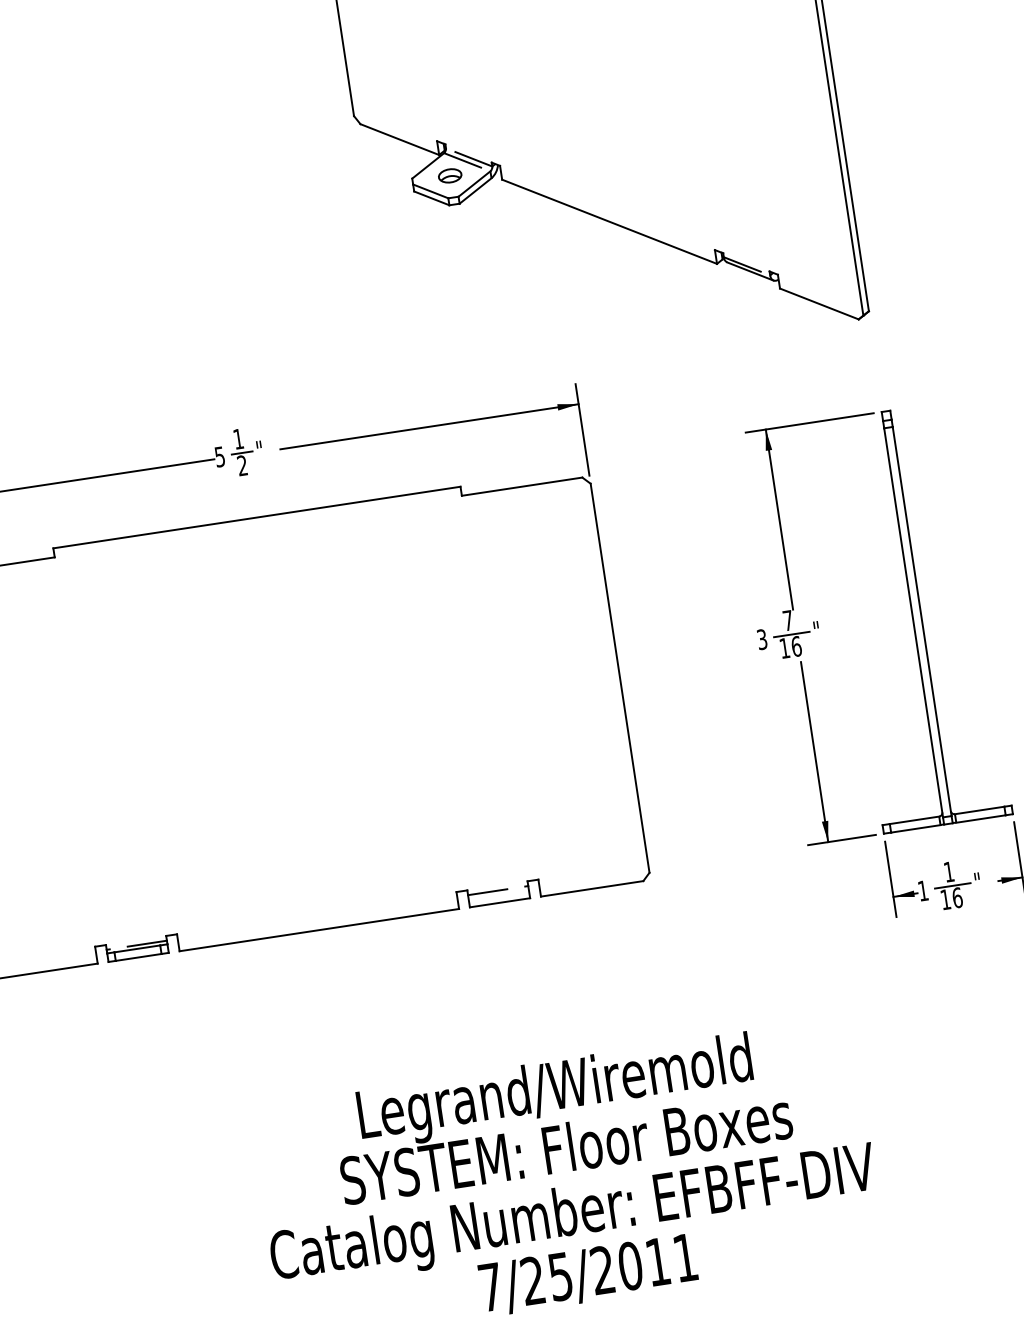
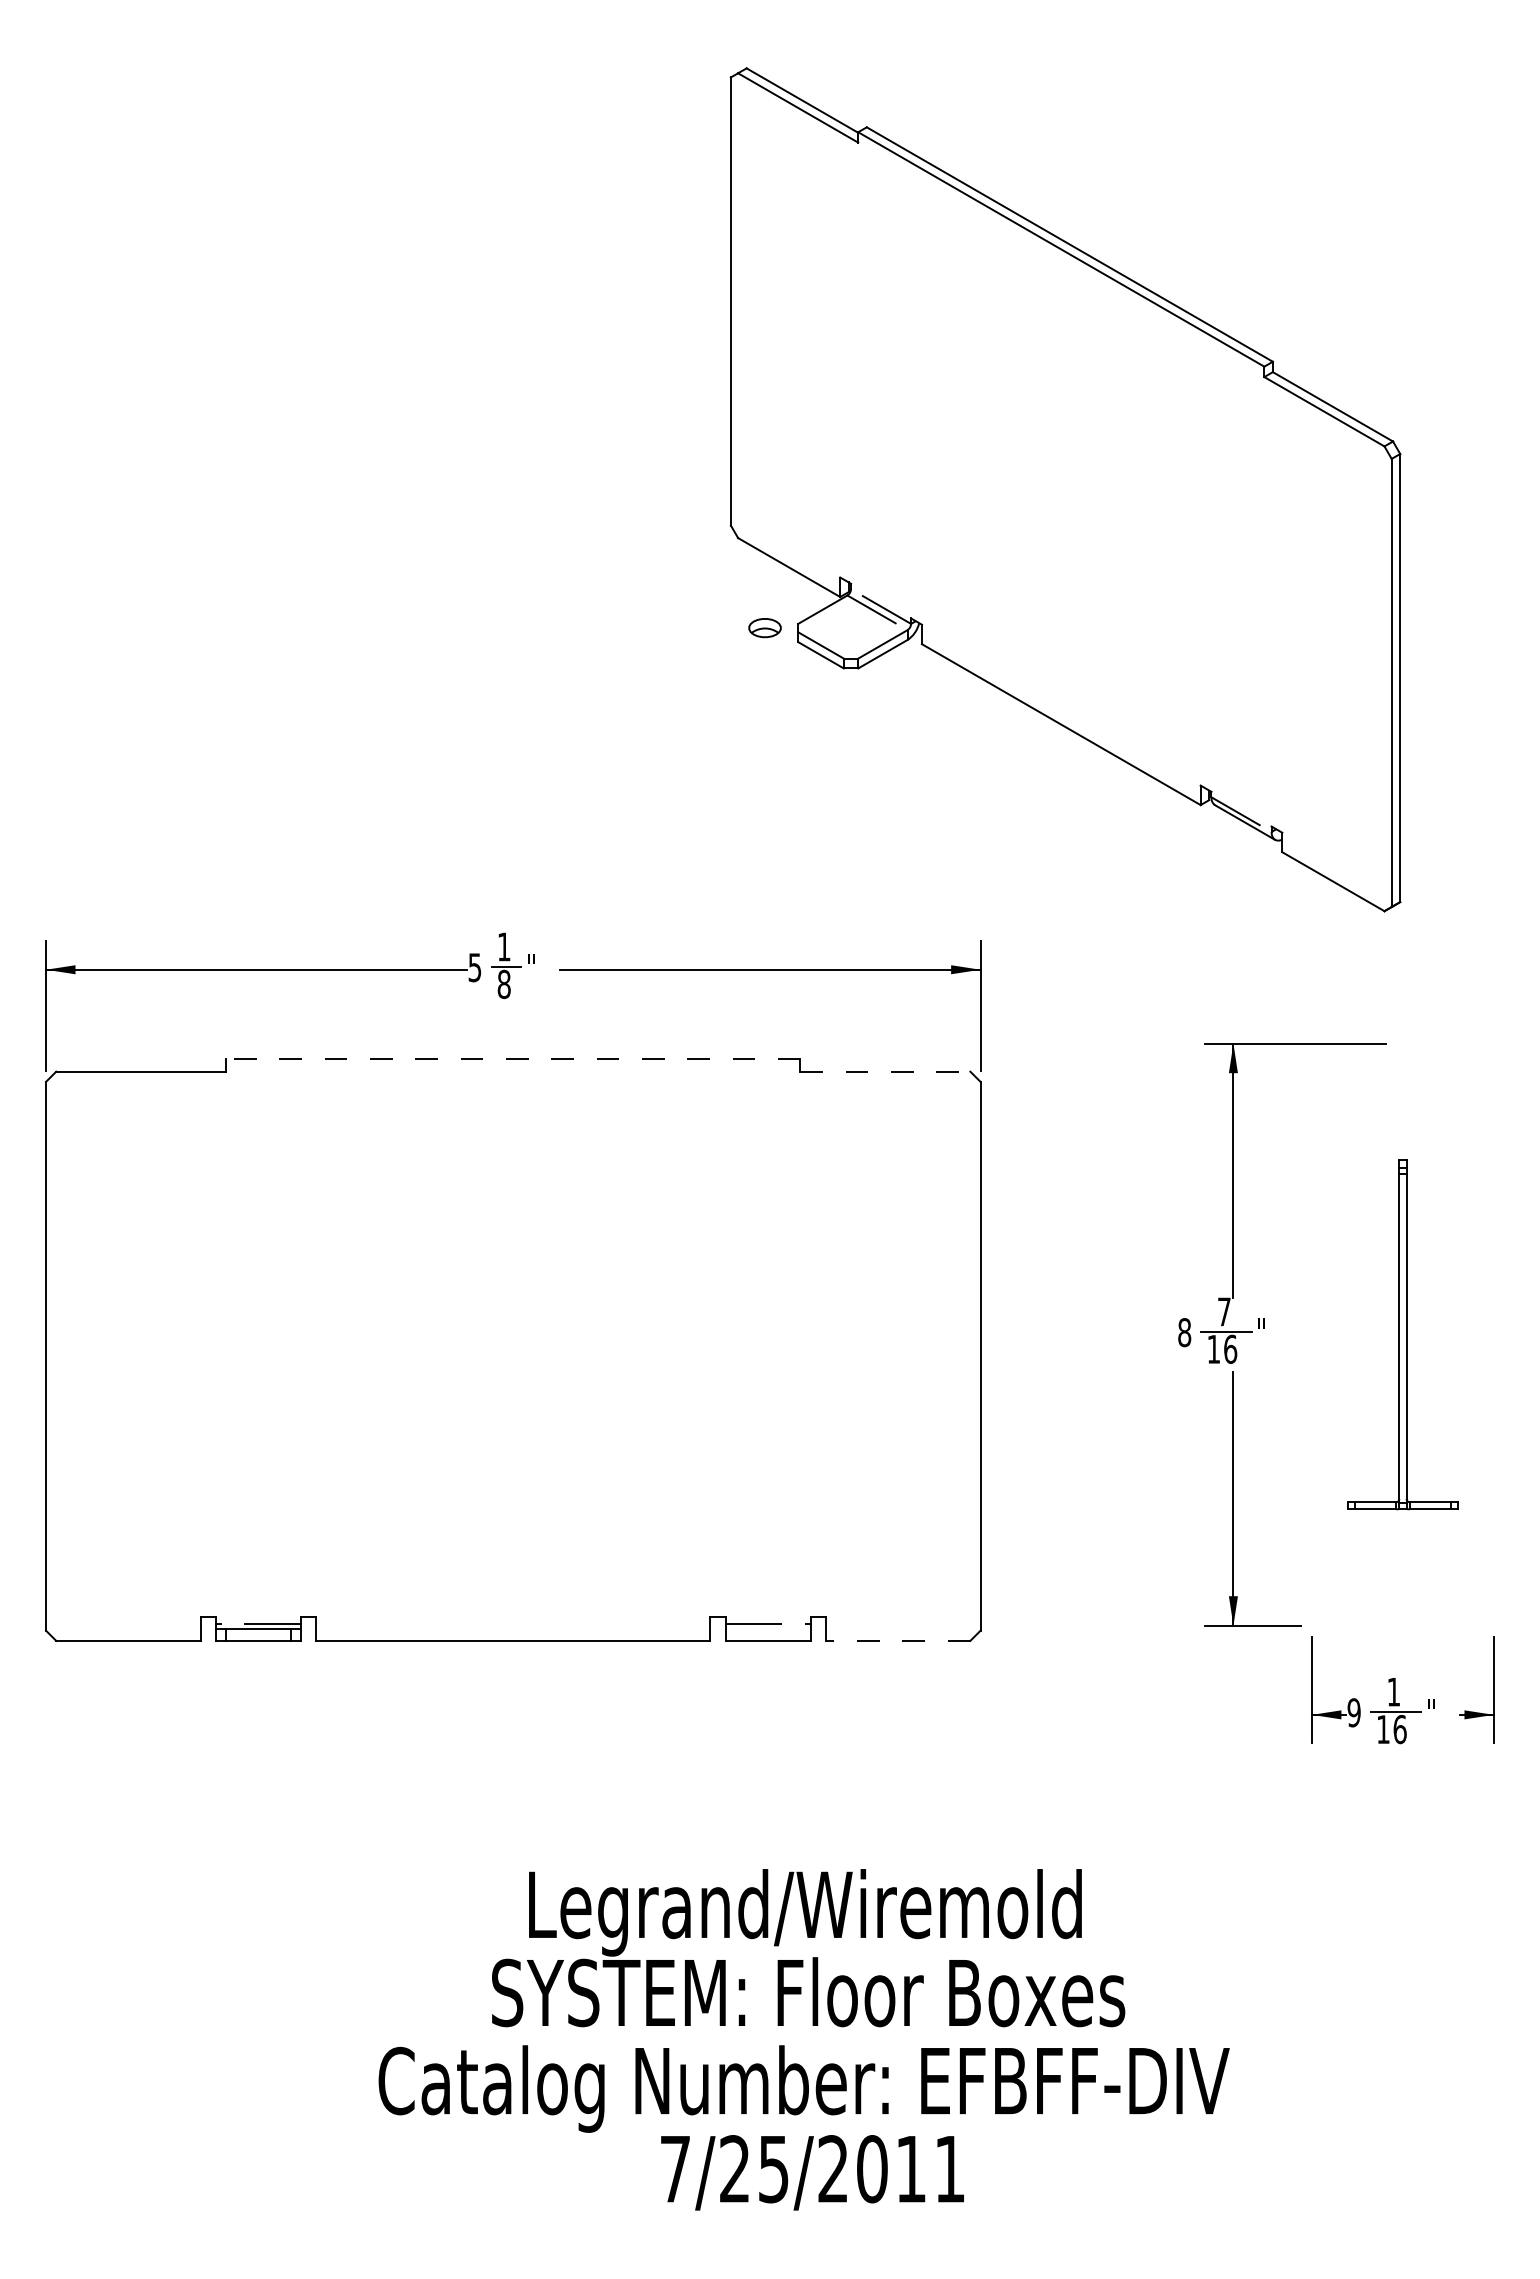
part: (449, 176) -> (764, 628), moved
text: (242, 465) -> (503, 984), 2 -> 8
line: (522, 486) -> (885, 1071), solid -> dashed
line: (256, 517) -> (512, 1058), solid -> dashed
part: (916, 617) -> (1402, 1334), size x0.6
text: (762, 639) -> (1184, 1332), 3 -> 8
line: (591, 888) -> (897, 1640), solid -> dashed
text: (922, 890) -> (1353, 1712), 1 -> 9

